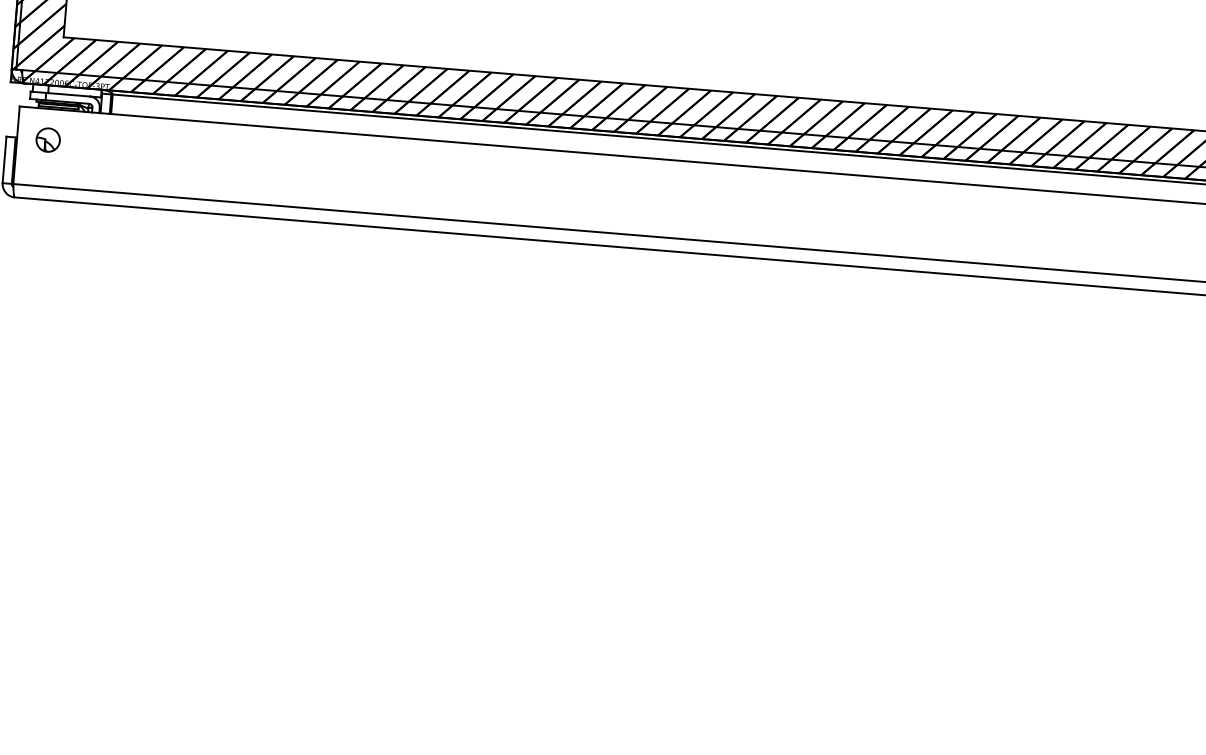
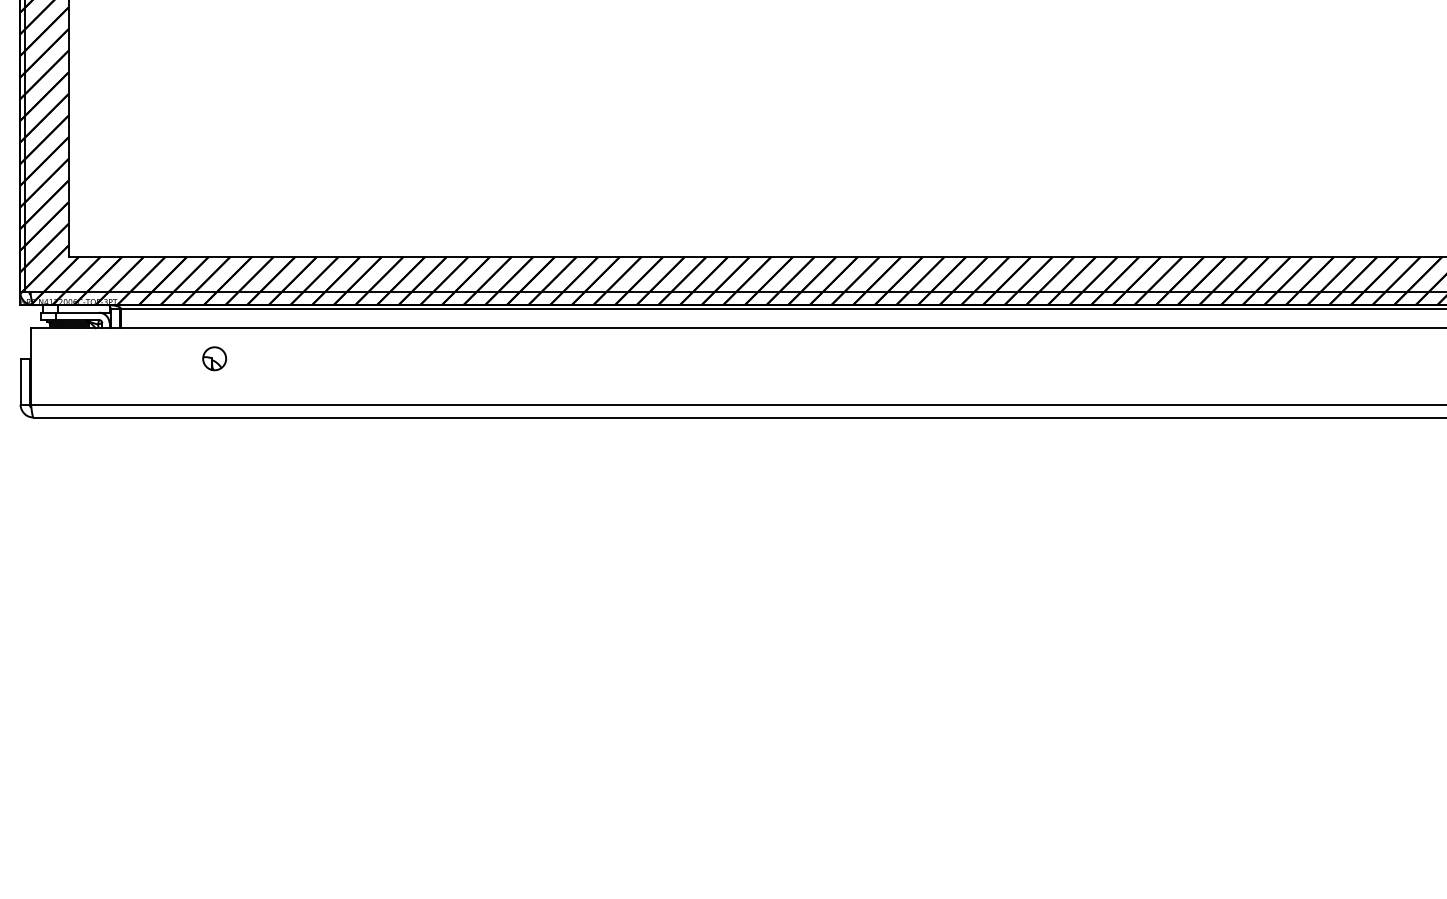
part: (48, 139) -> (214, 358), moved

